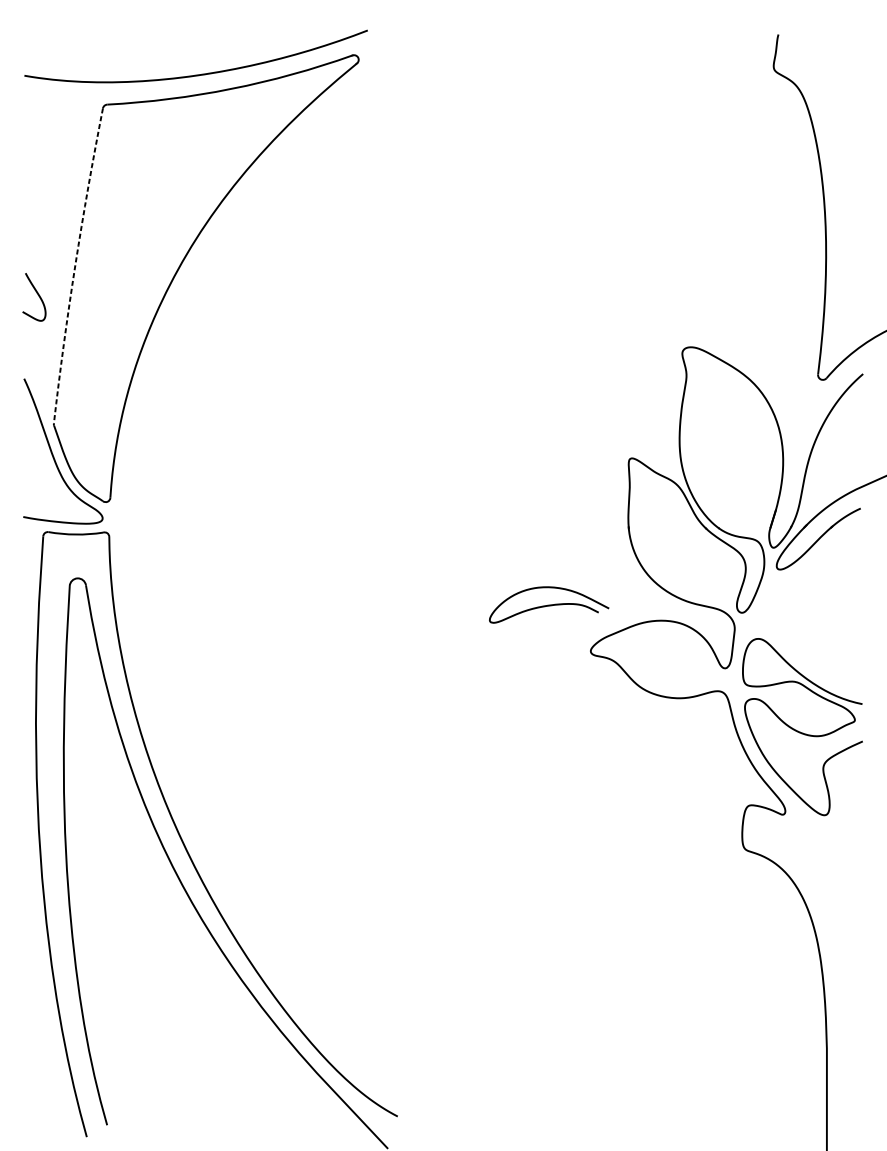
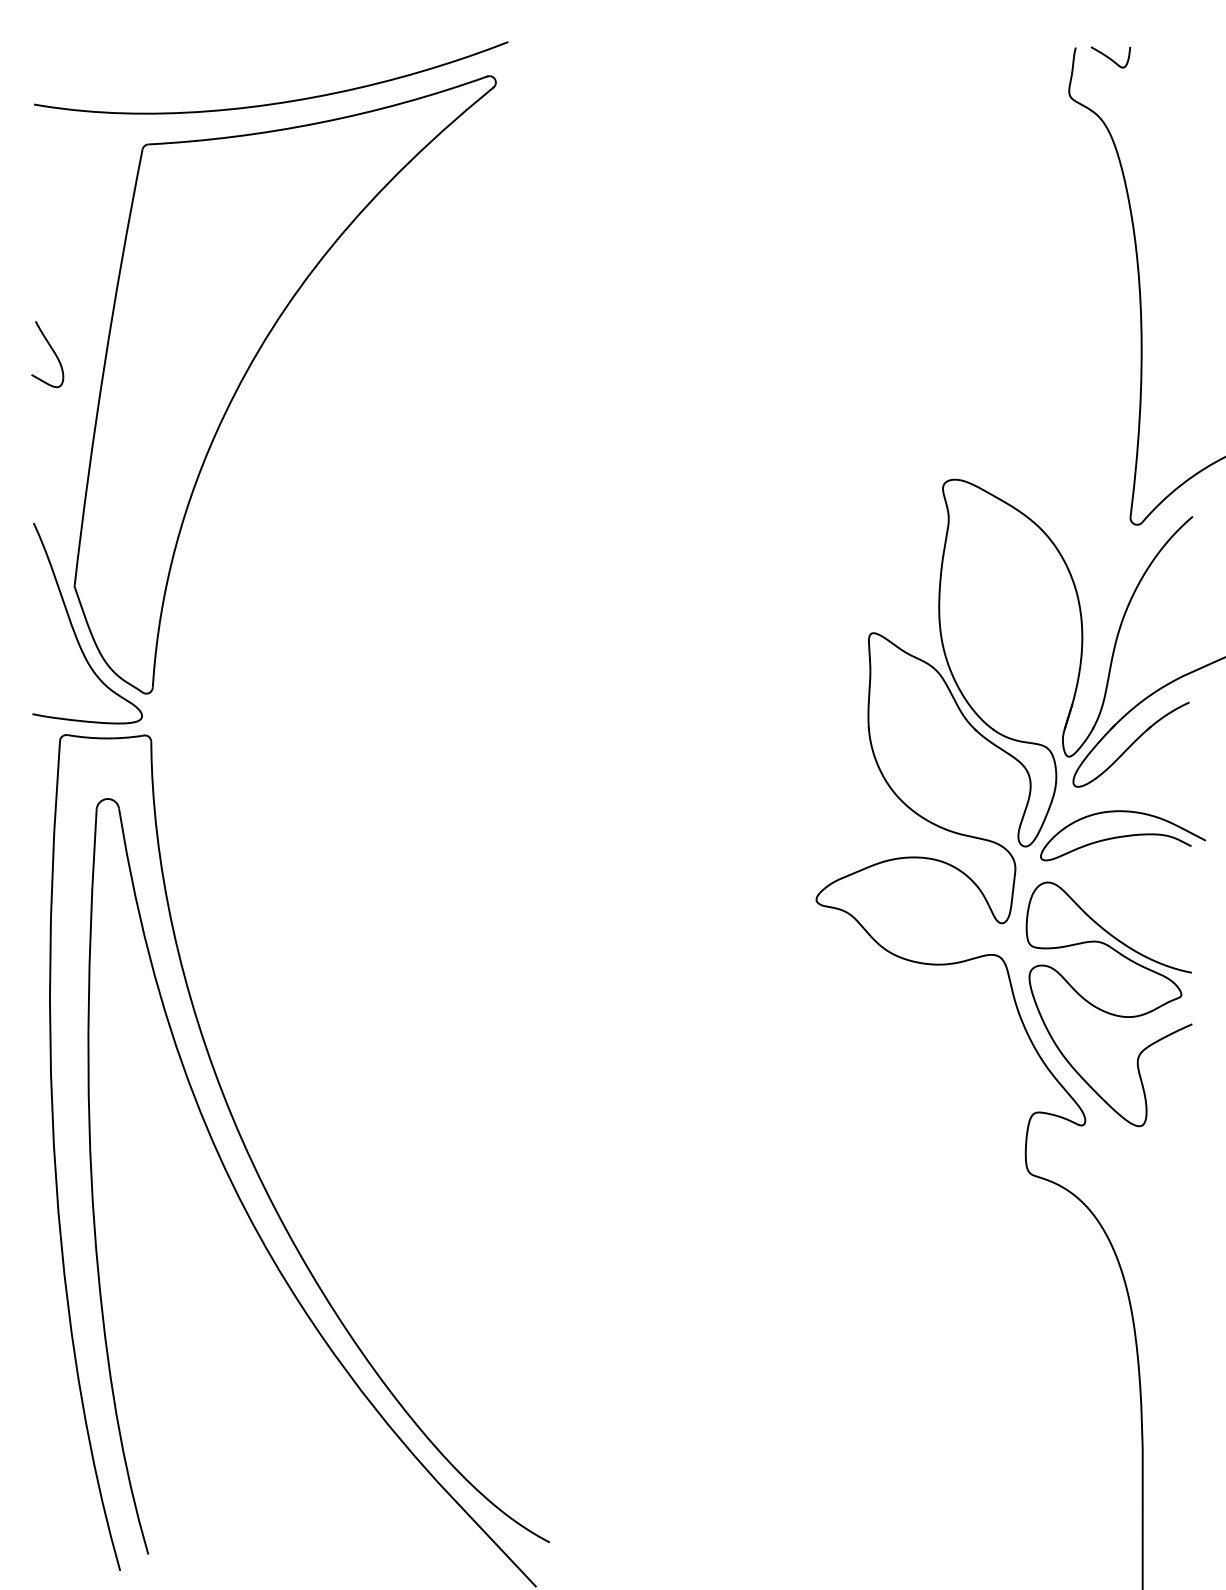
curve: (803, 41) -> (1110, 57), added
arc: (75, 265) -> (104, 366), dashed -> solid
curve: (37, 295) -> (52, 351), moved
curve: (548, 604) -> (1122, 835), moved

